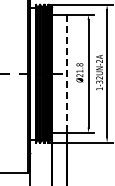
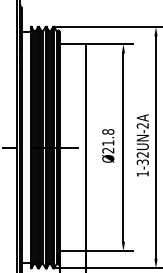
line: (67, 74) -> (86, 148), dashed -> solid

